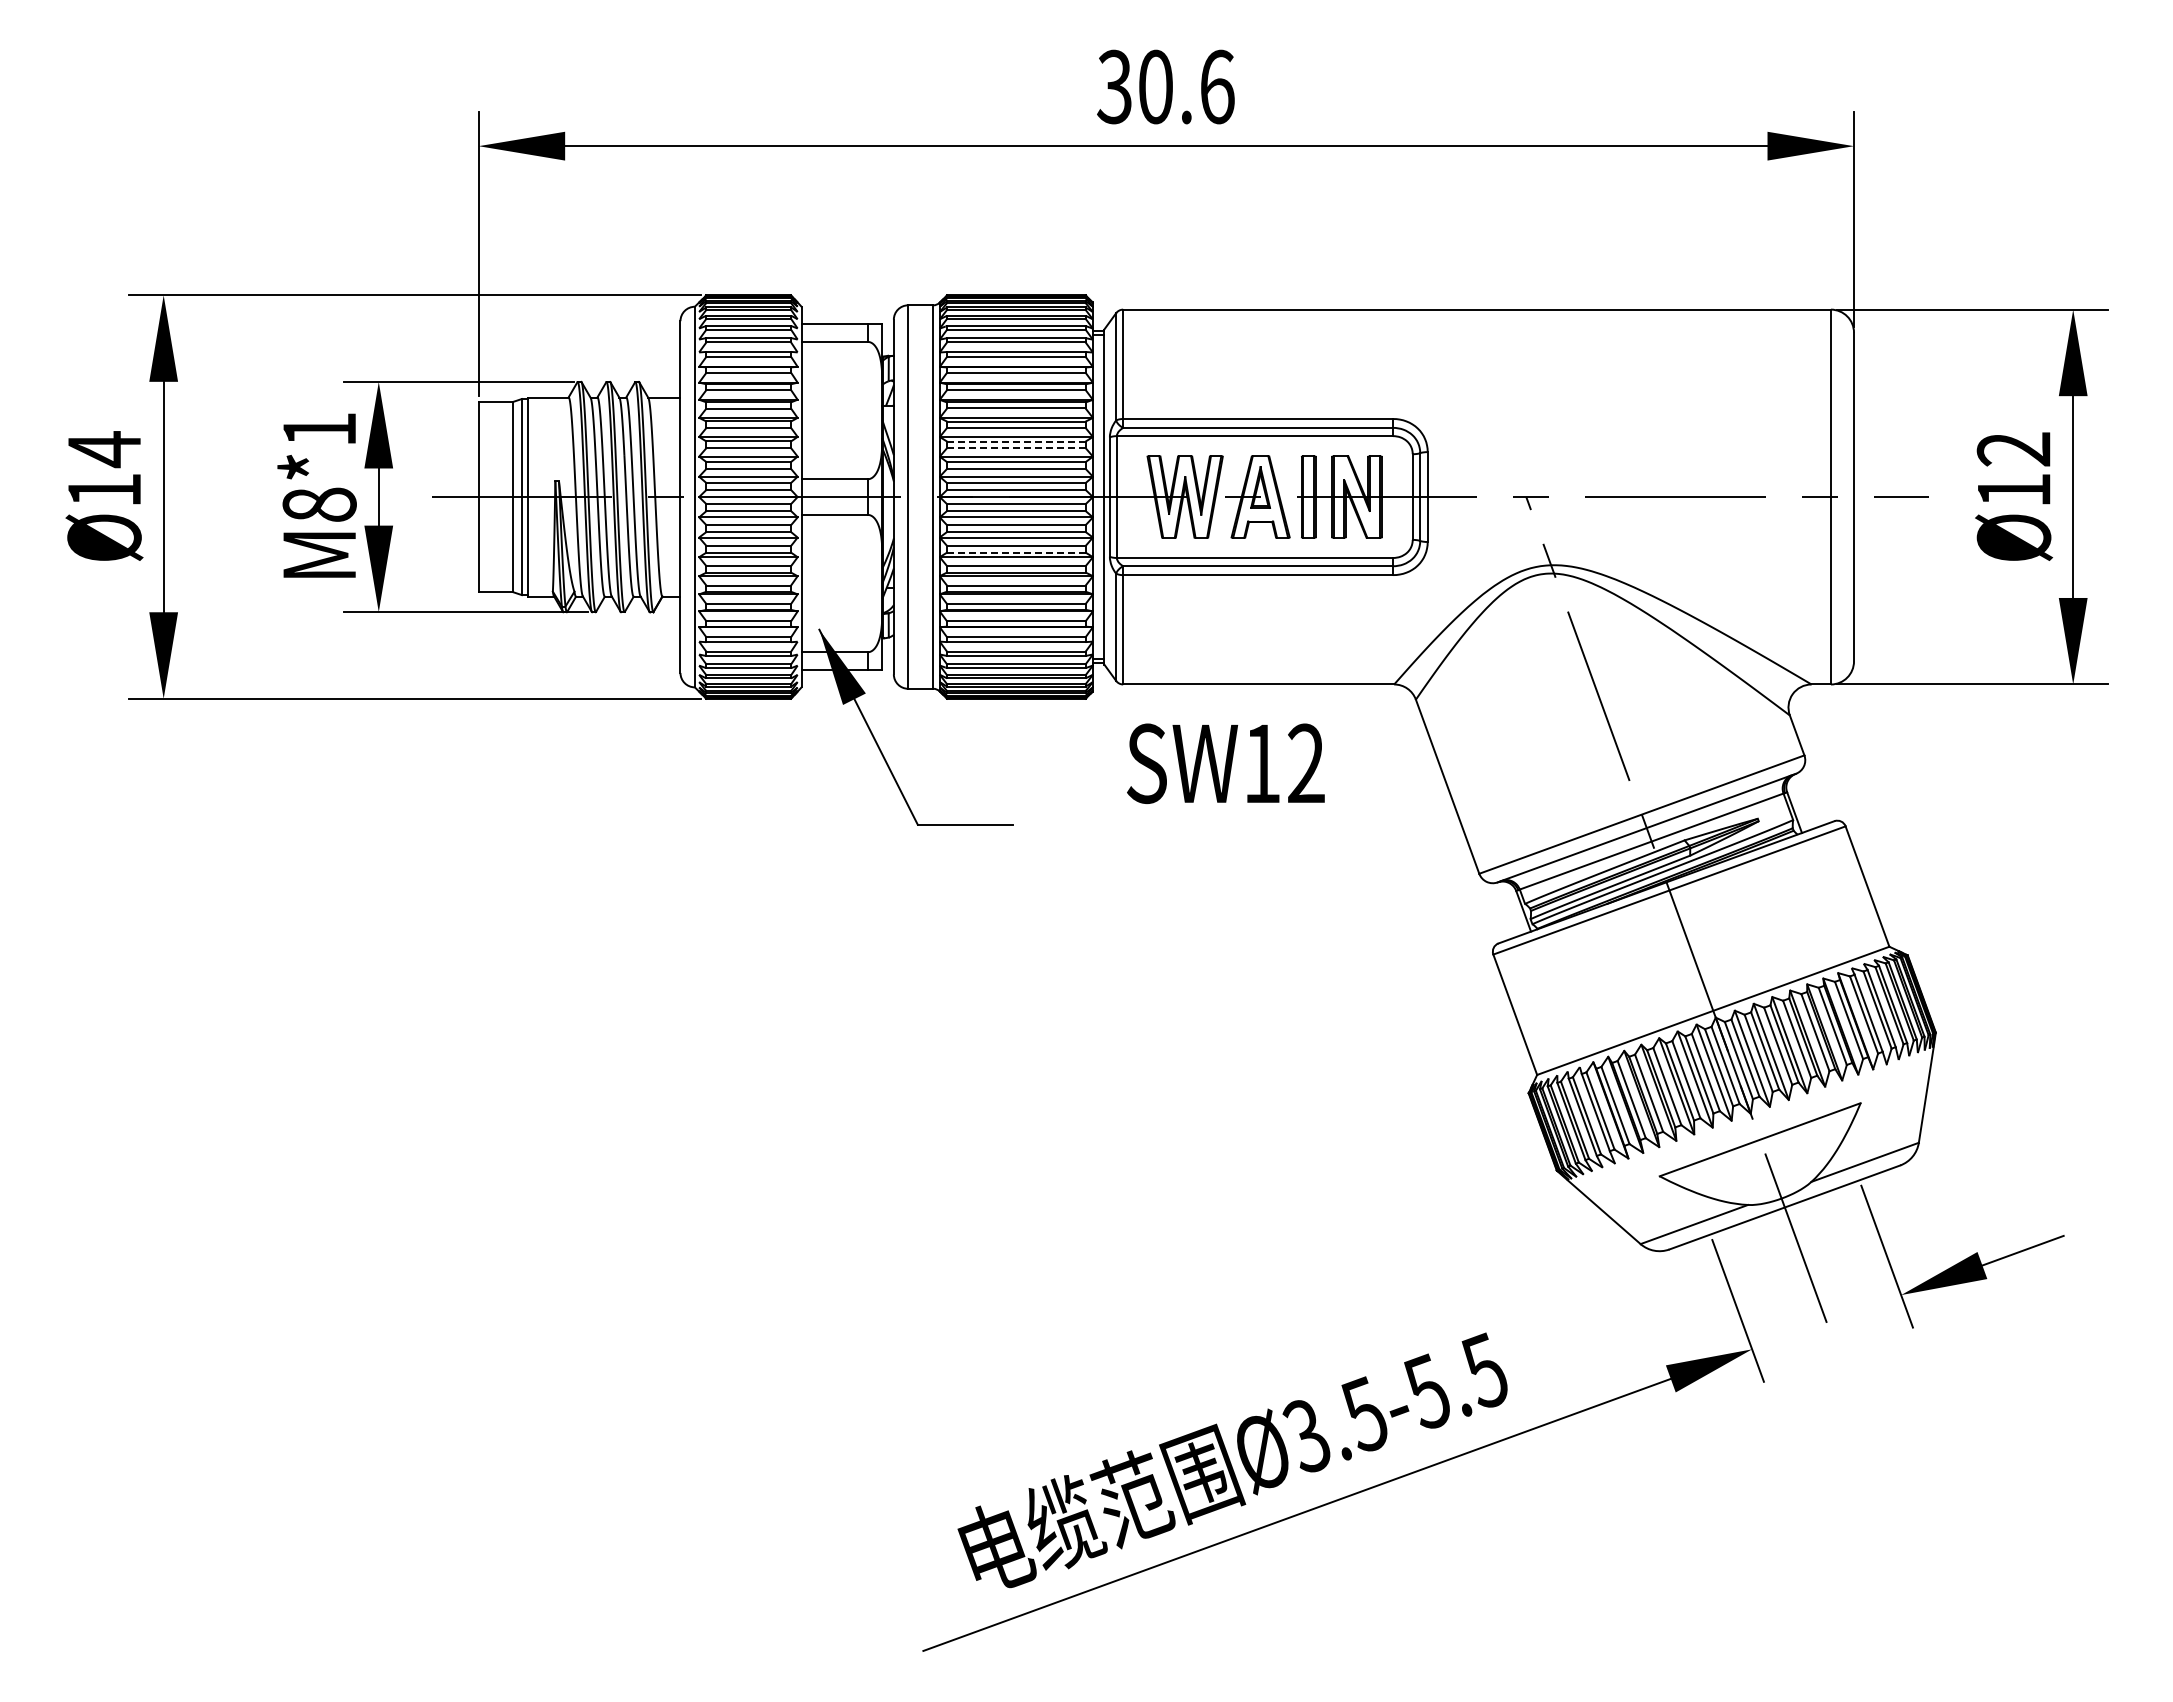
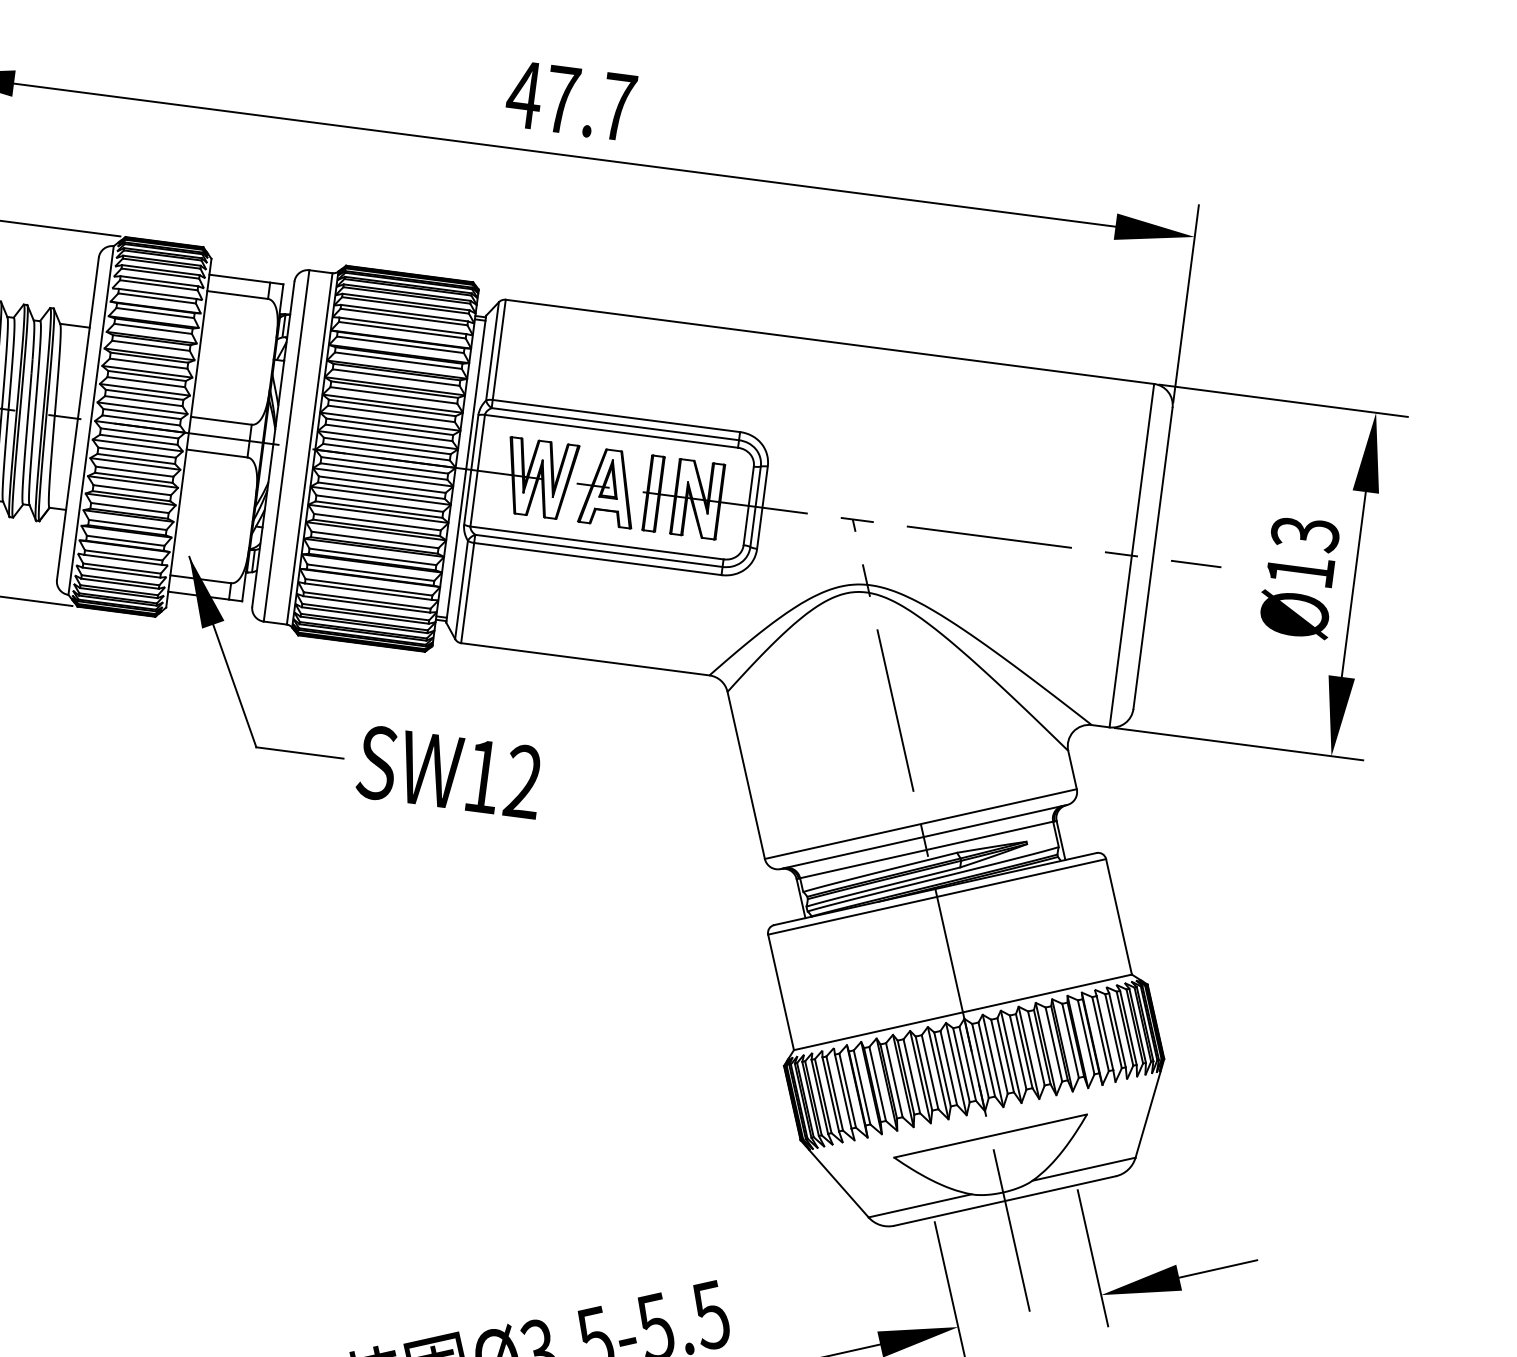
text: (1165, 86) -> (571, 100), 30.6 -> 47.7
line: (1015, 441) -> (391, 407), dashed -> solid
line: (1015, 448) -> (390, 414), dashed -> solid
text: (2014, 449) -> (1305, 533), Ø12 -> Ø13
line: (1015, 552) -> (378, 509), dashed -> solid
text: (1225, 763) -> (449, 772), moved

